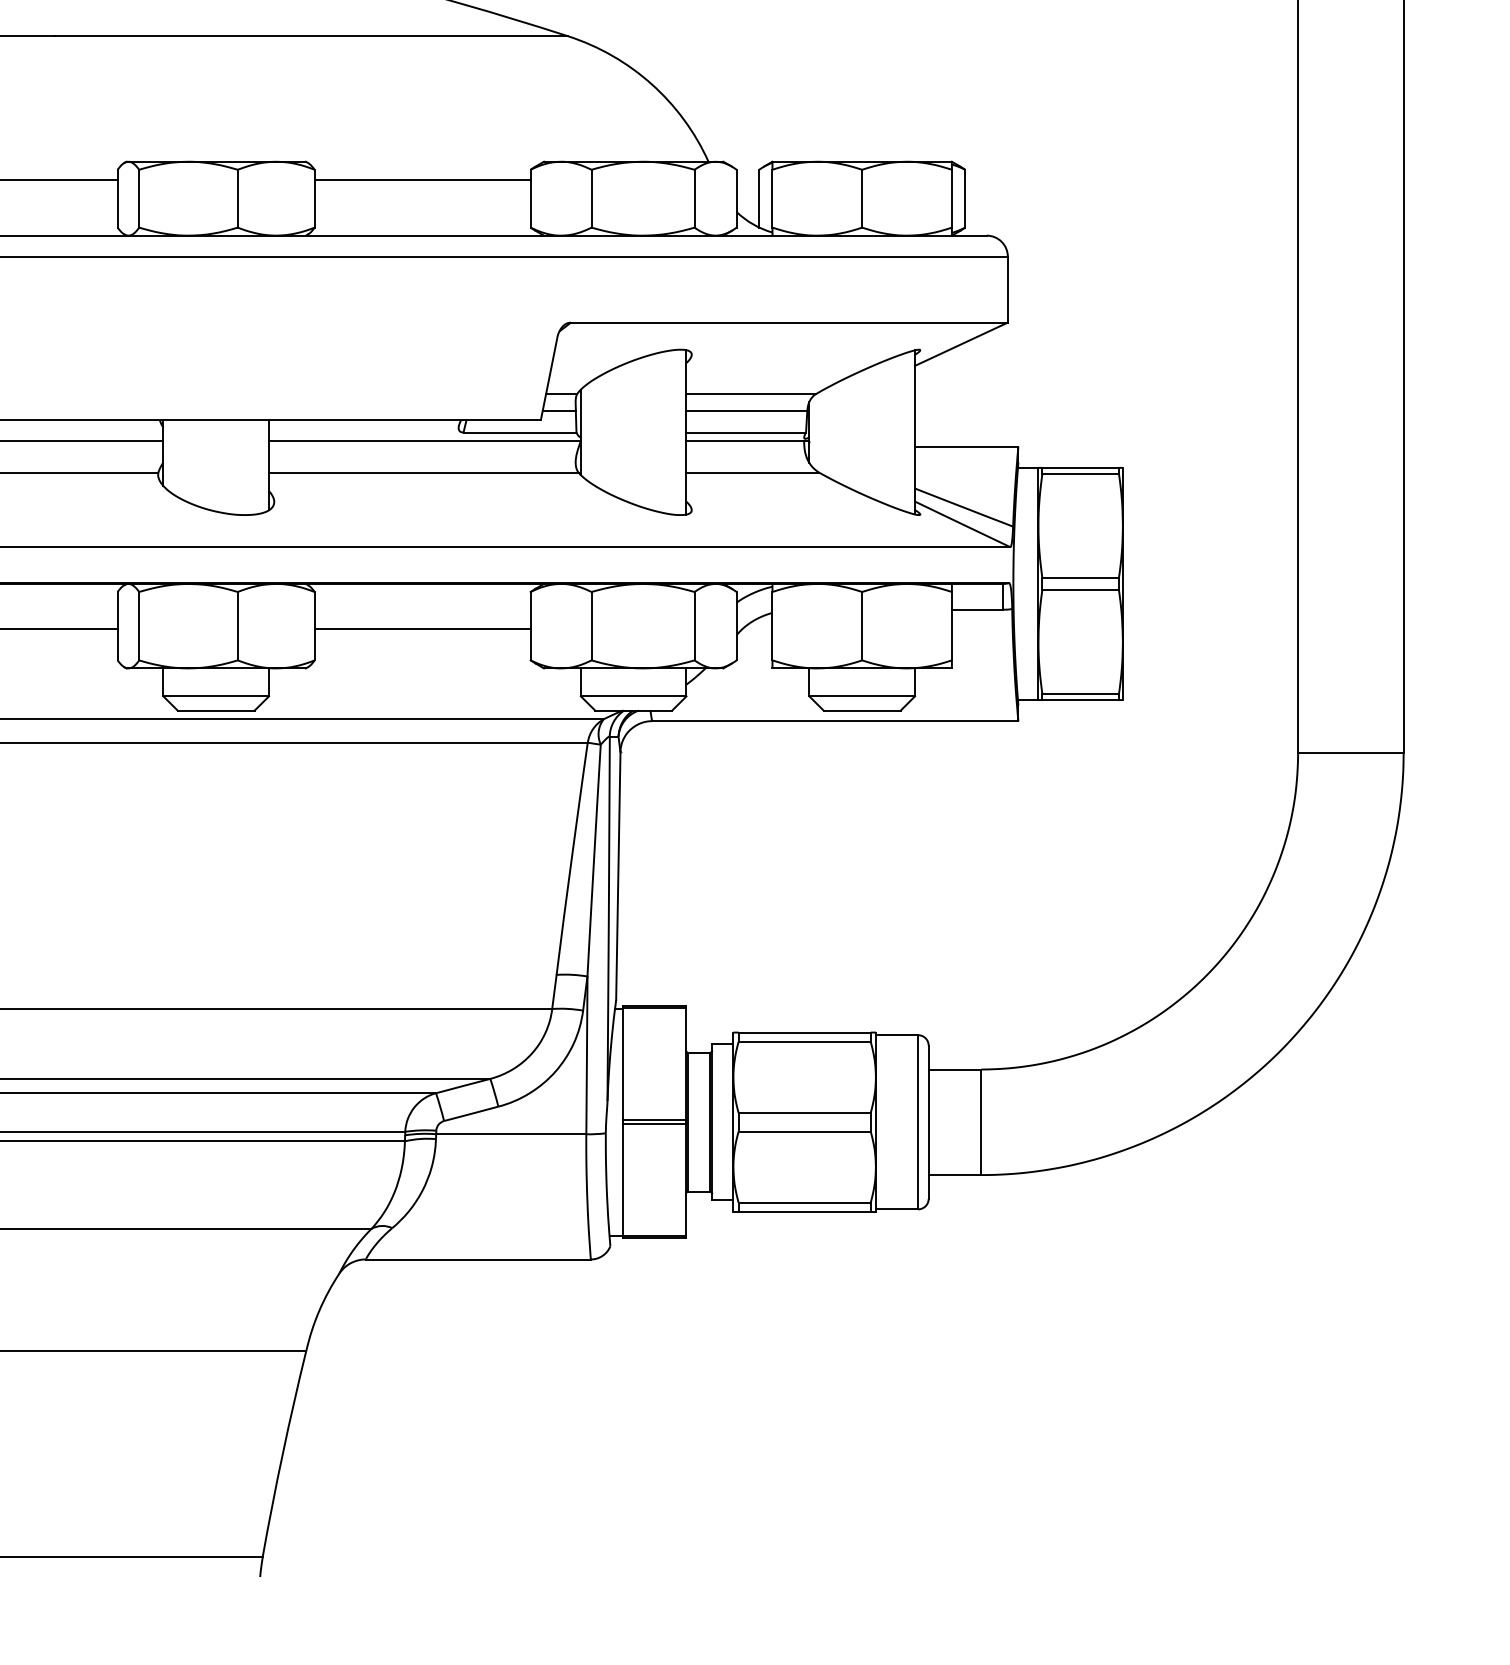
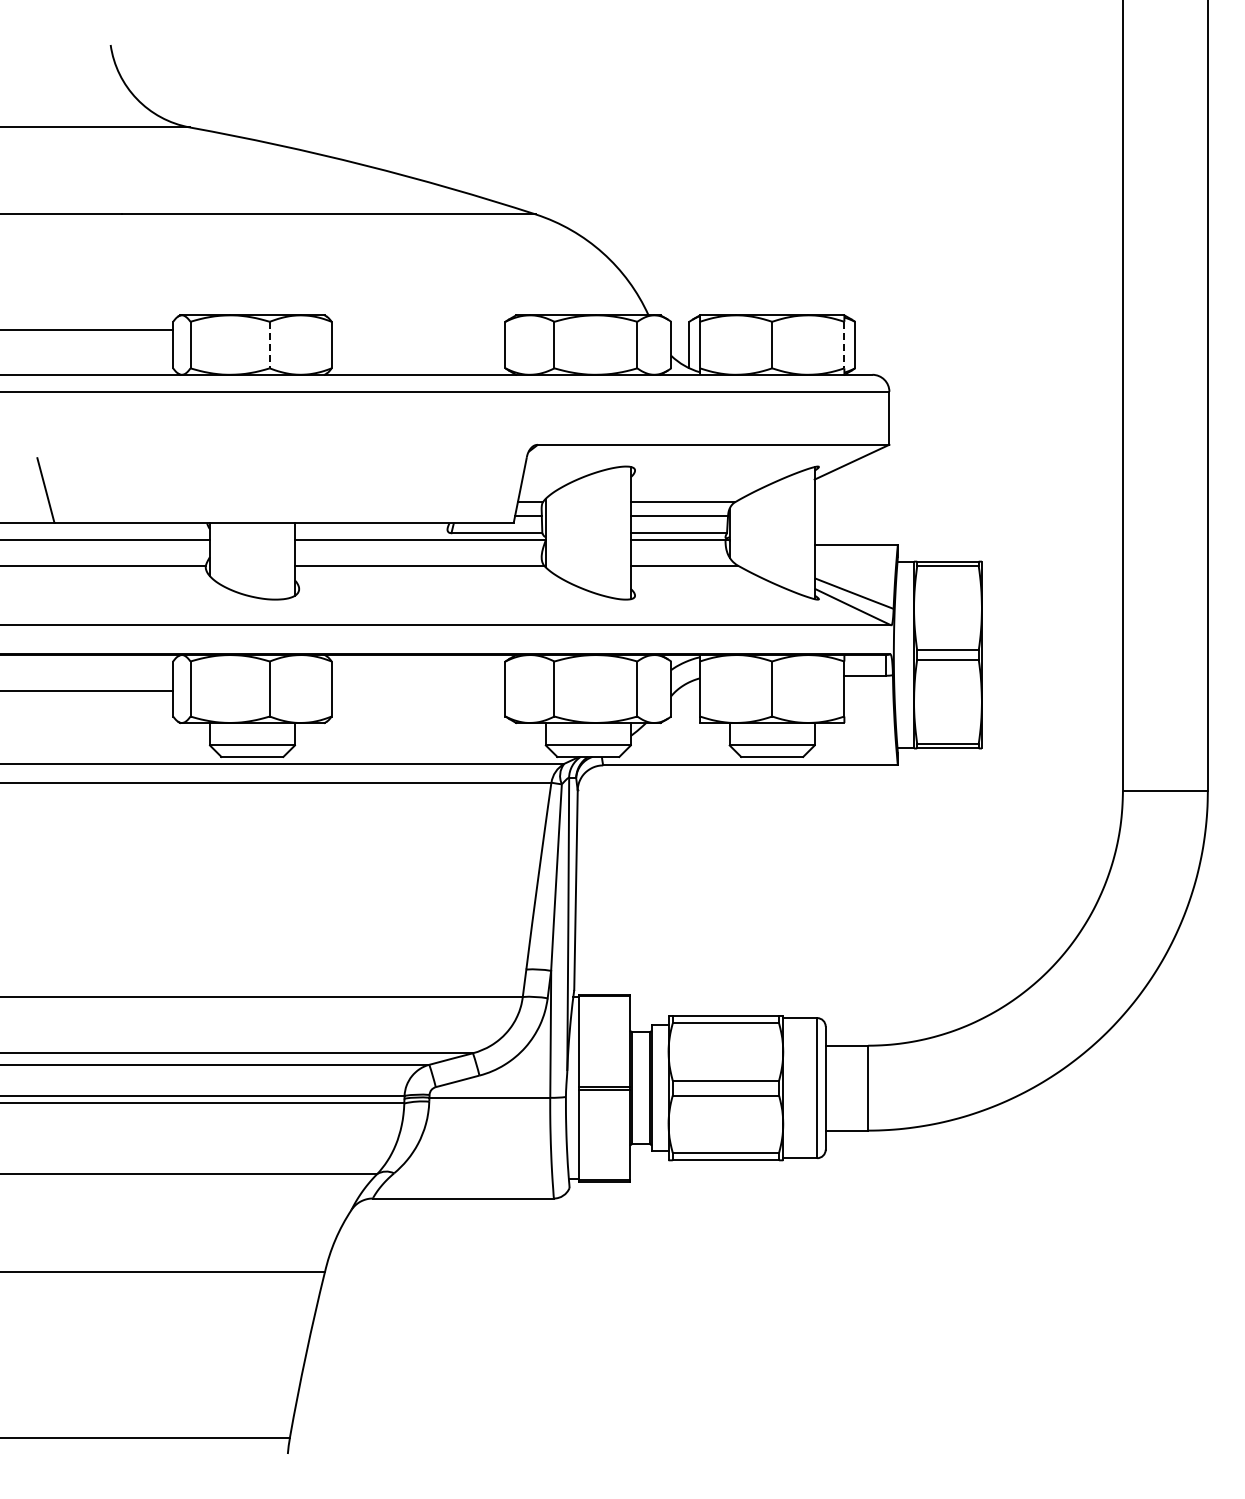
line: (422, 179) -> (418, 329), removed
line: (237, 199) -> (269, 345), solid -> dashed
line: (952, 199) -> (844, 345), solid -> dashed
line: (422, 629) -> (418, 691), removed

